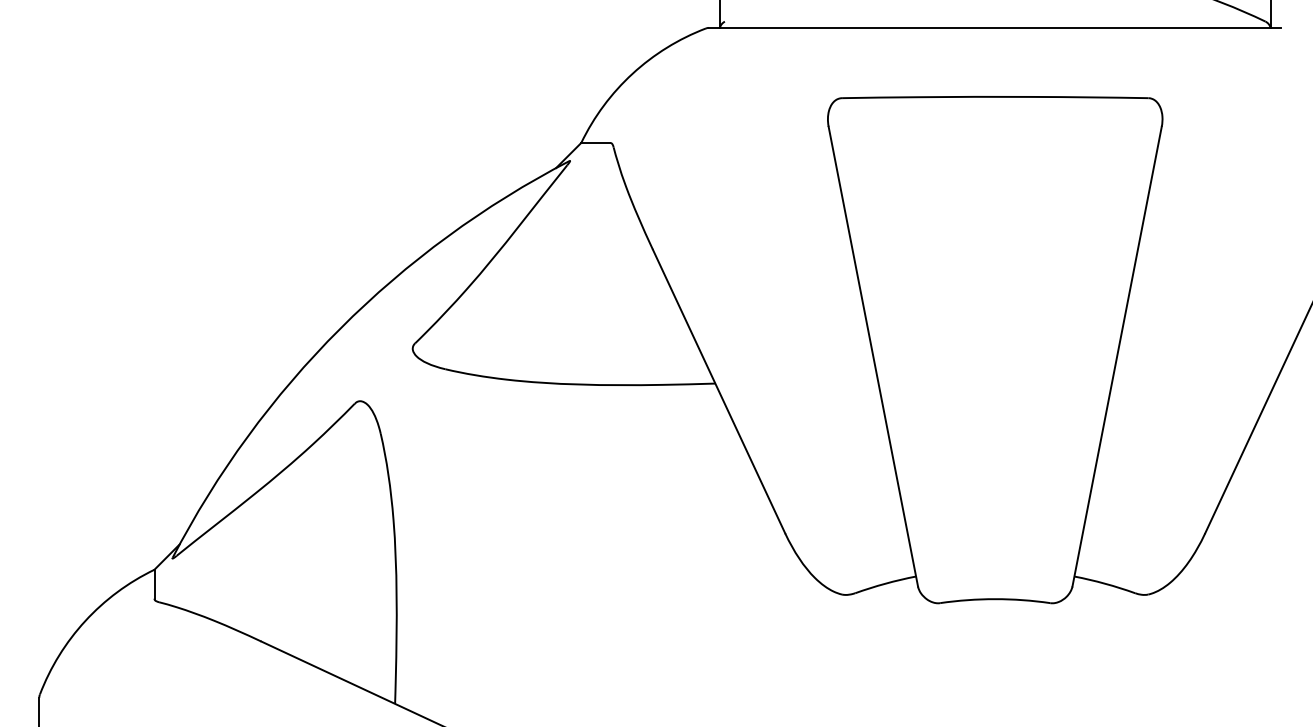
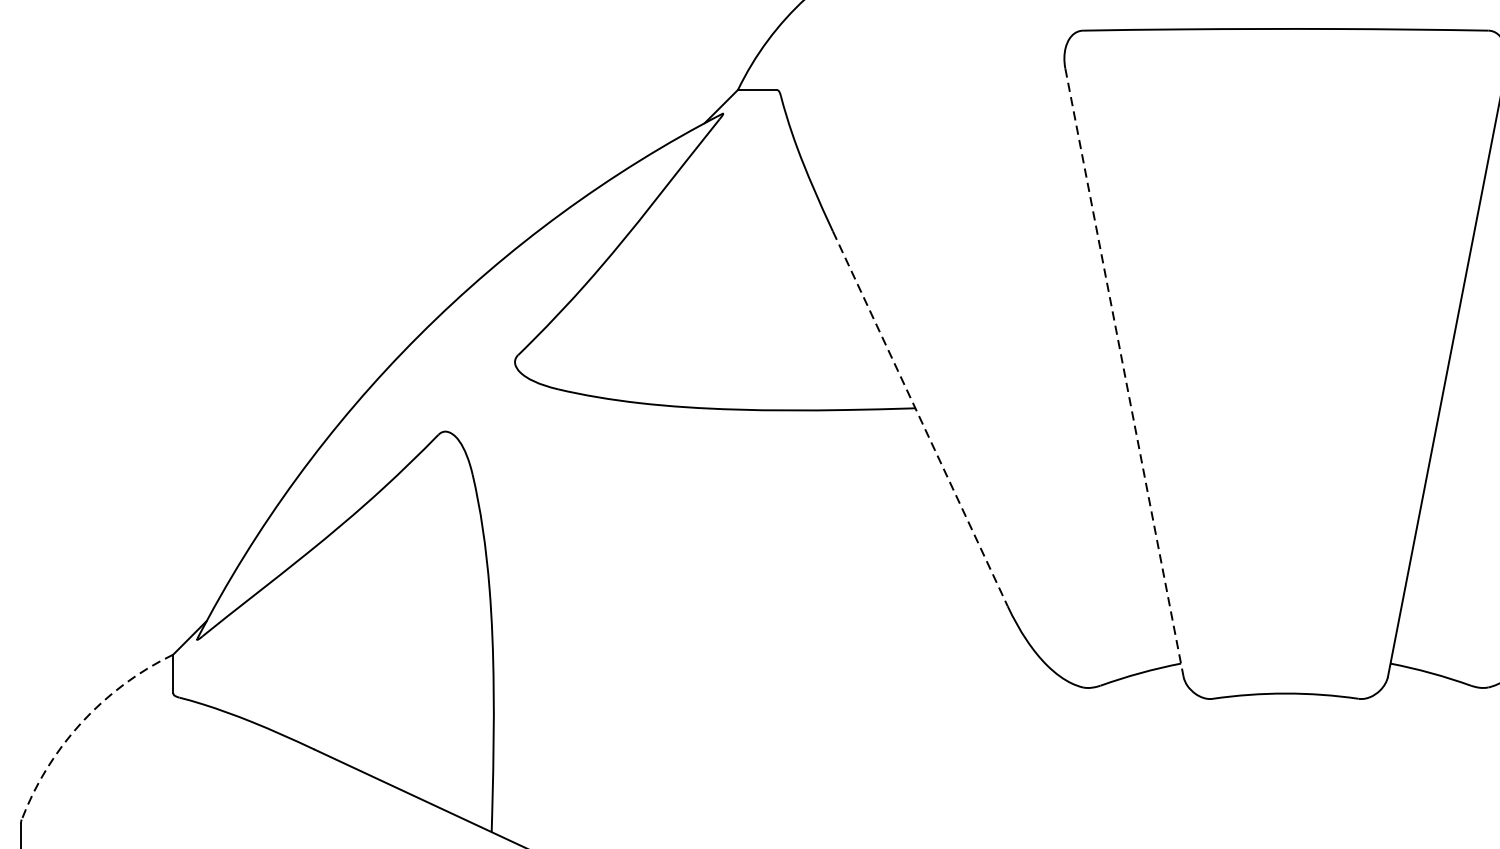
line: (873, 357) -> (1124, 373), solid -> dashed
line: (719, 392) -> (920, 420), solid -> dashed
arc: (85, 621) -> (81, 723), solid -> dashed

